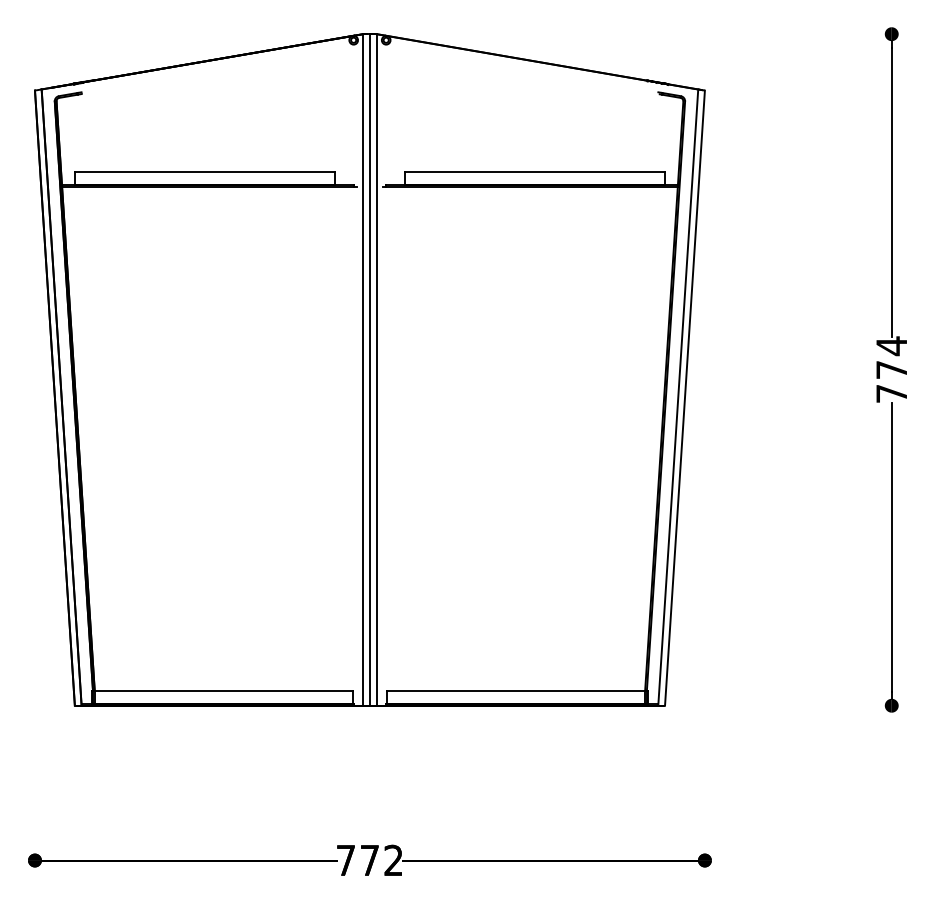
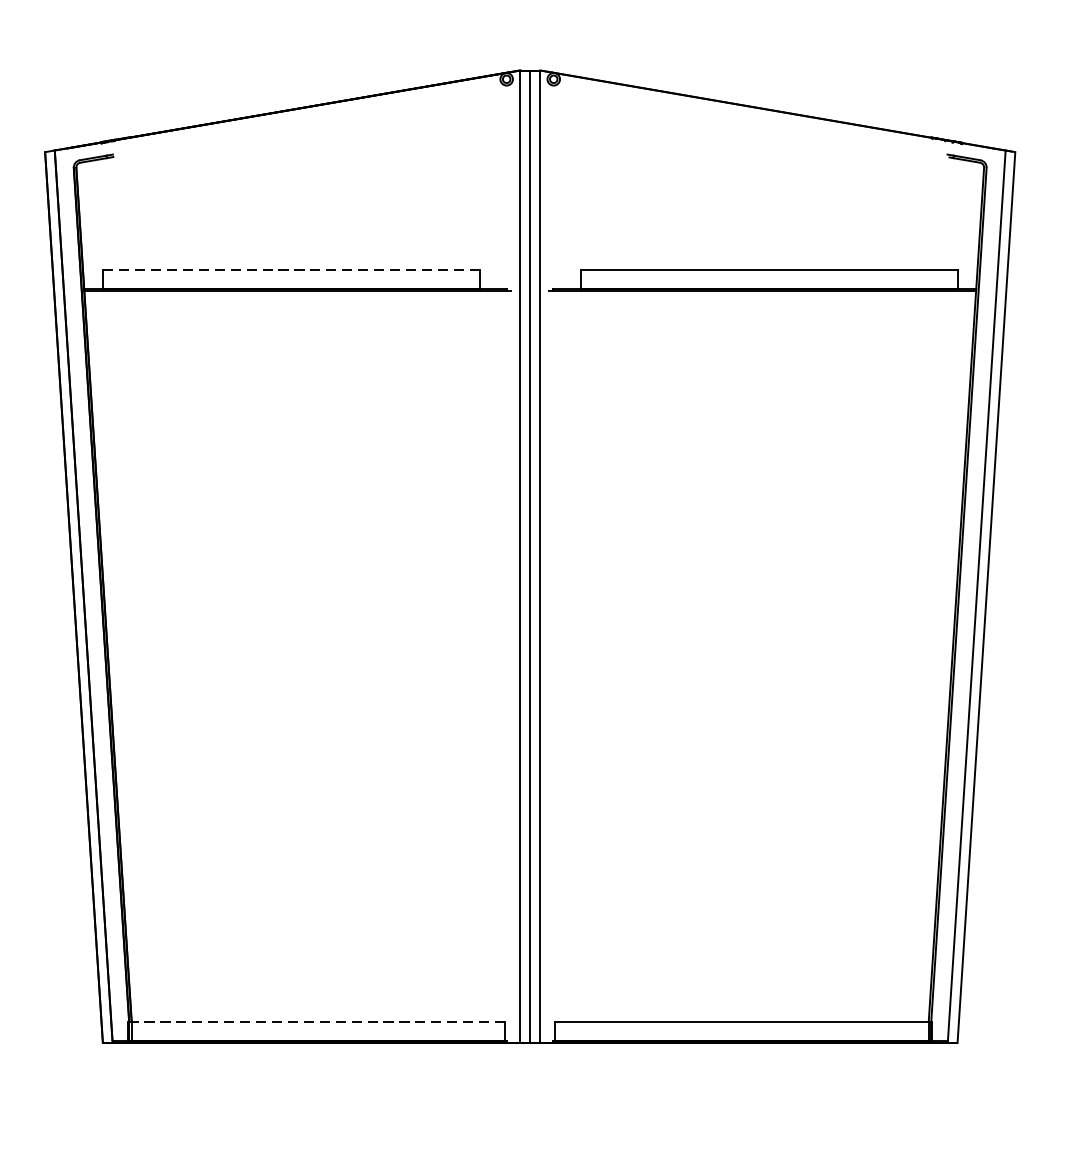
line: (204, 172) -> (290, 270), solid -> dashed
line: (221, 690) -> (315, 1020), solid -> dashed

